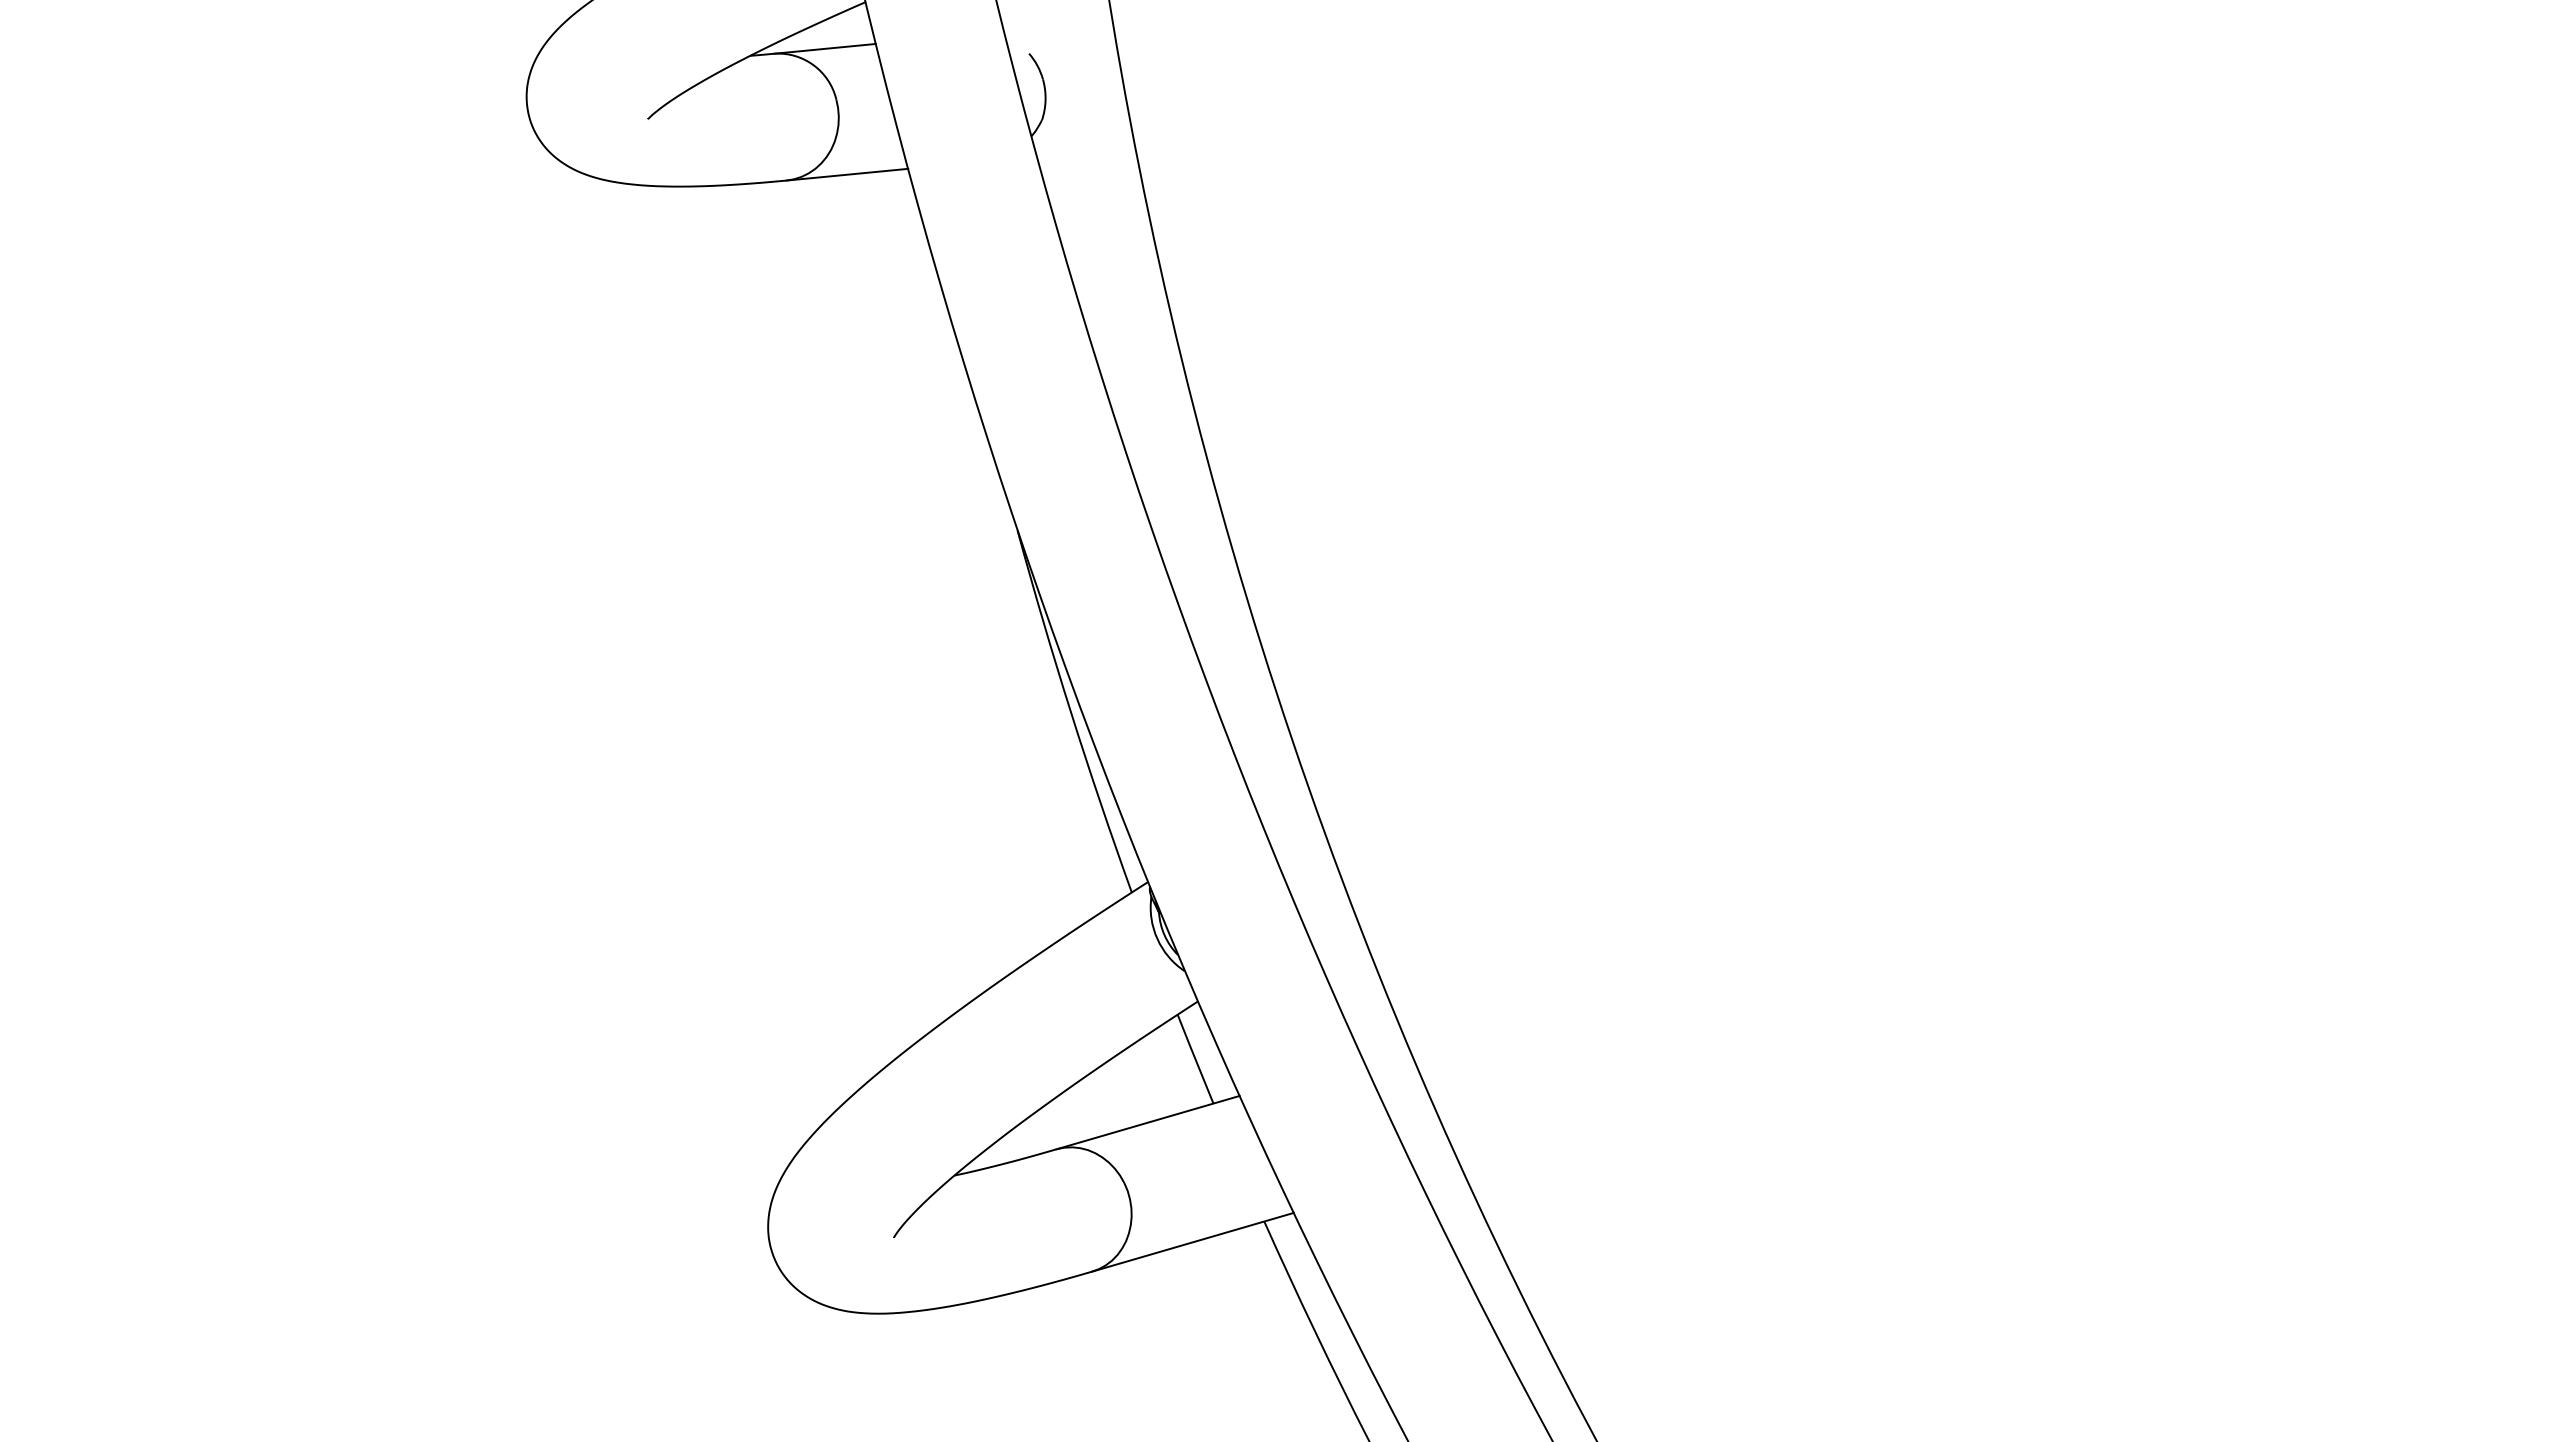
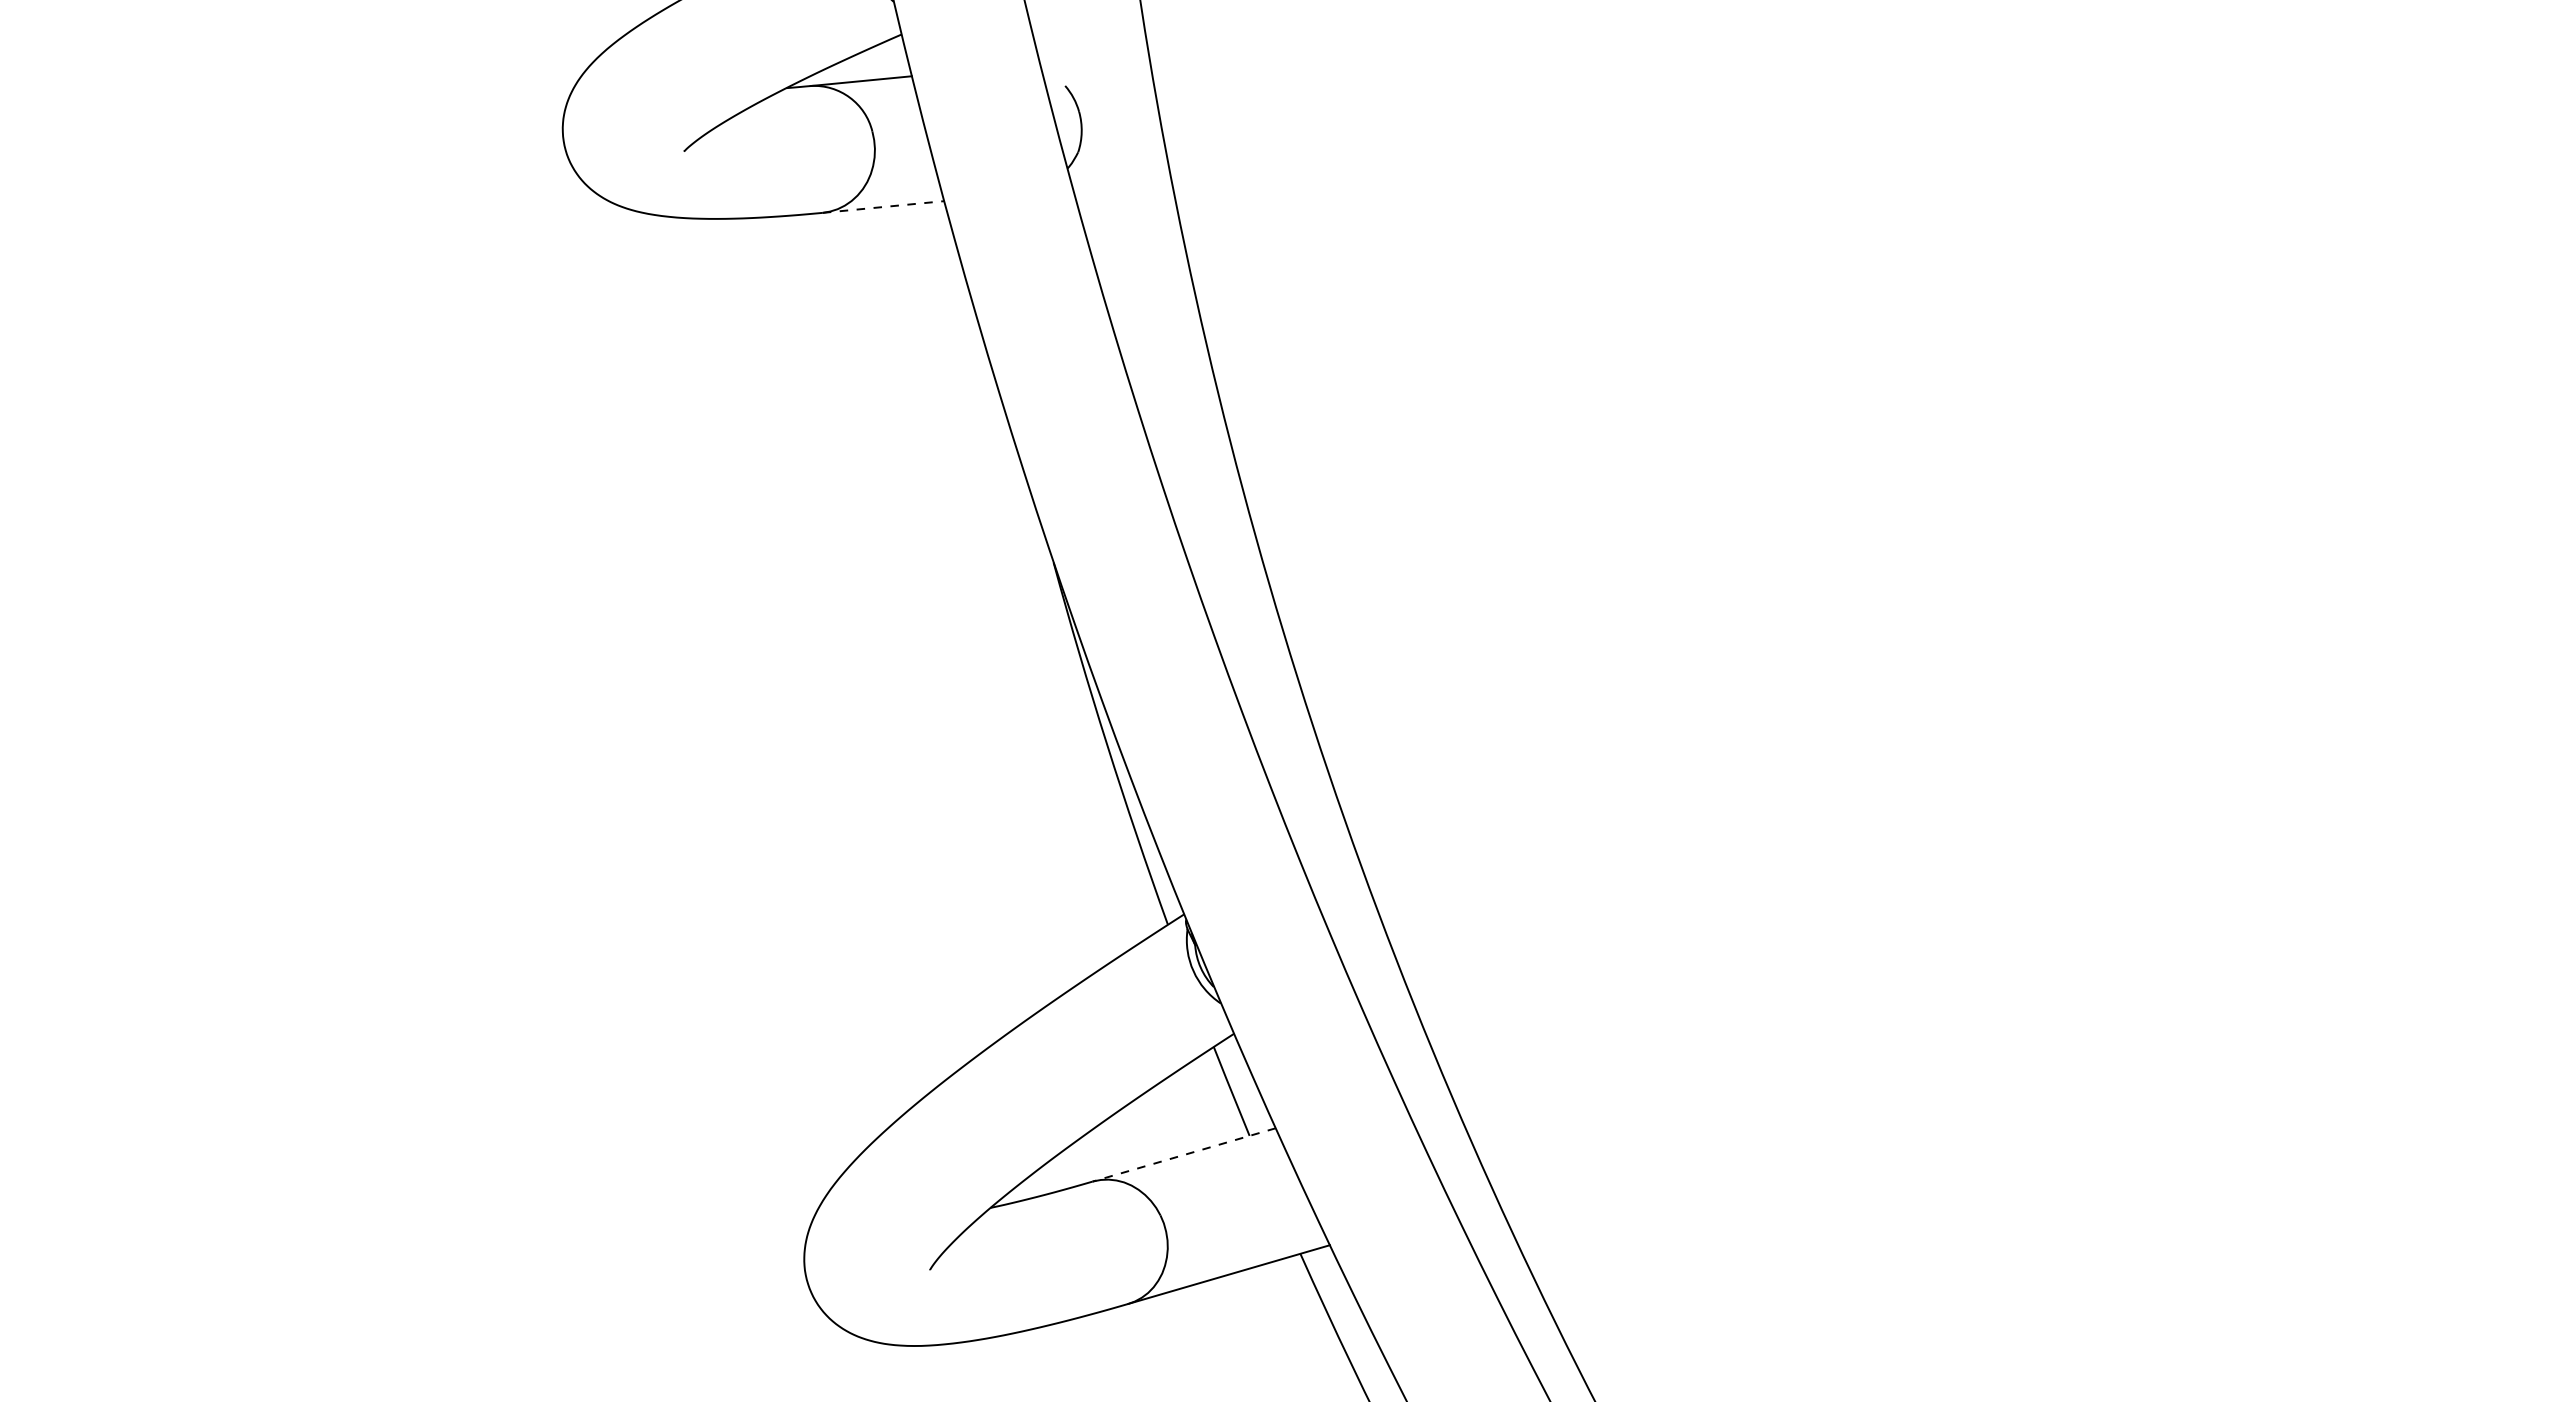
line: (847, 174) -> (883, 206), solid -> dashed
line: (1147, 1122) -> (1183, 1154), solid -> dashed

